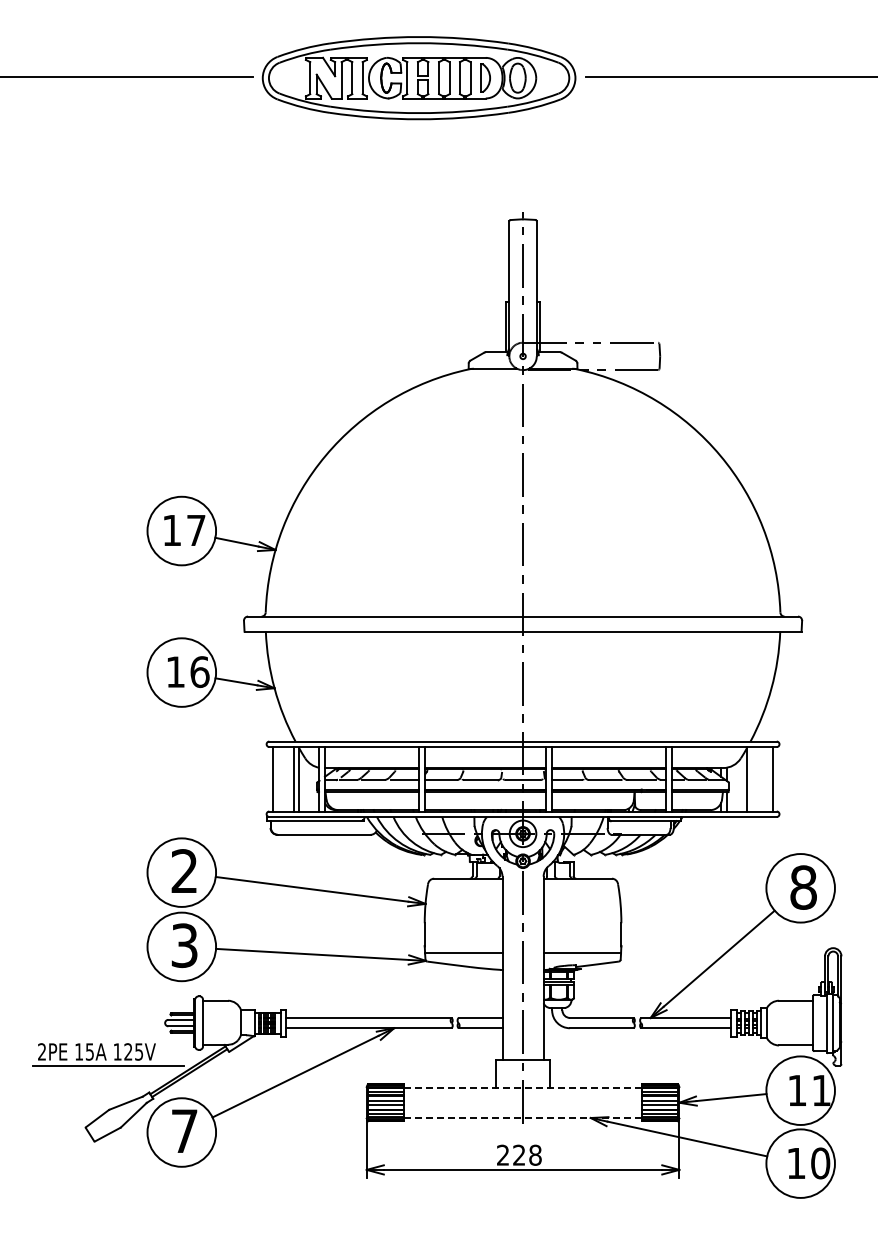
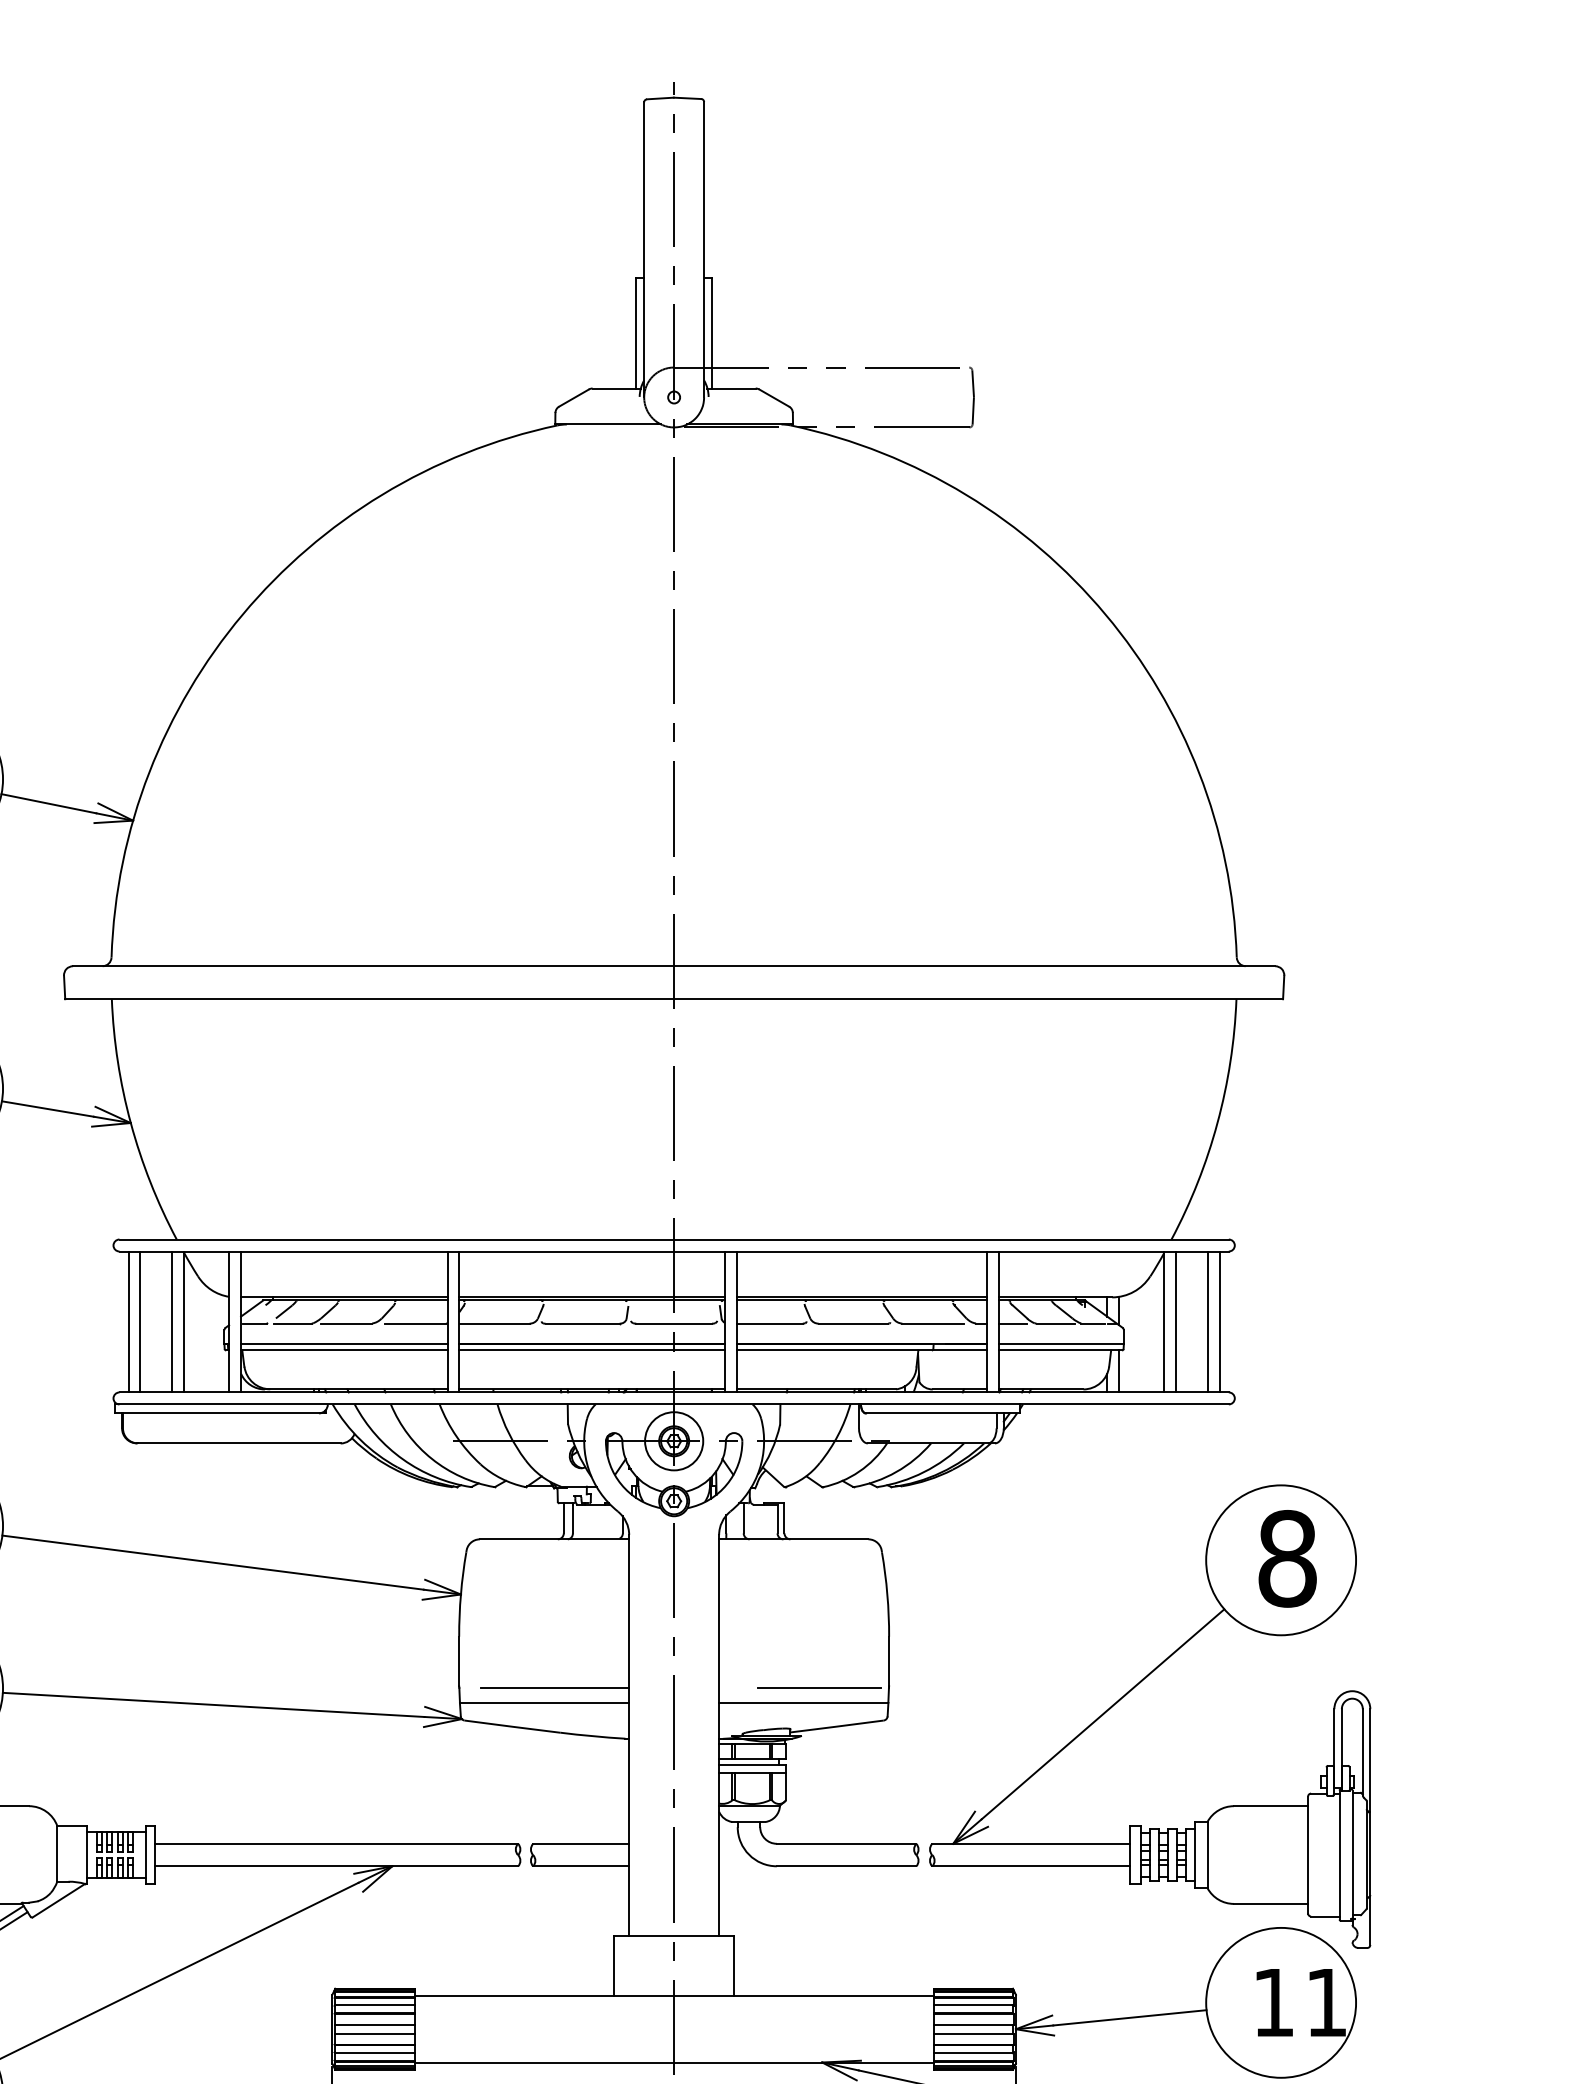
line: (278, 779) -> (139, 1322), added
line: (752, 779) -> (1175, 1322), added
line: (767, 779) -> (1208, 1322), added
line: (468, 946) -> (554, 1687), added
line: (589, 946) -> (819, 1687), added
line: (523, 1087) -> (675, 1995), dashed -> solid
line: (523, 1118) -> (675, 2063), dashed -> solid

